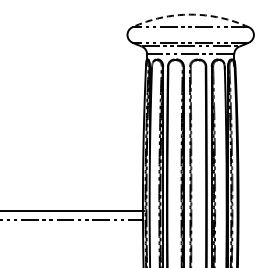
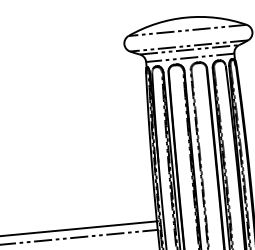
arc: (190, 14) -> (186, 17), dashed -> solid

